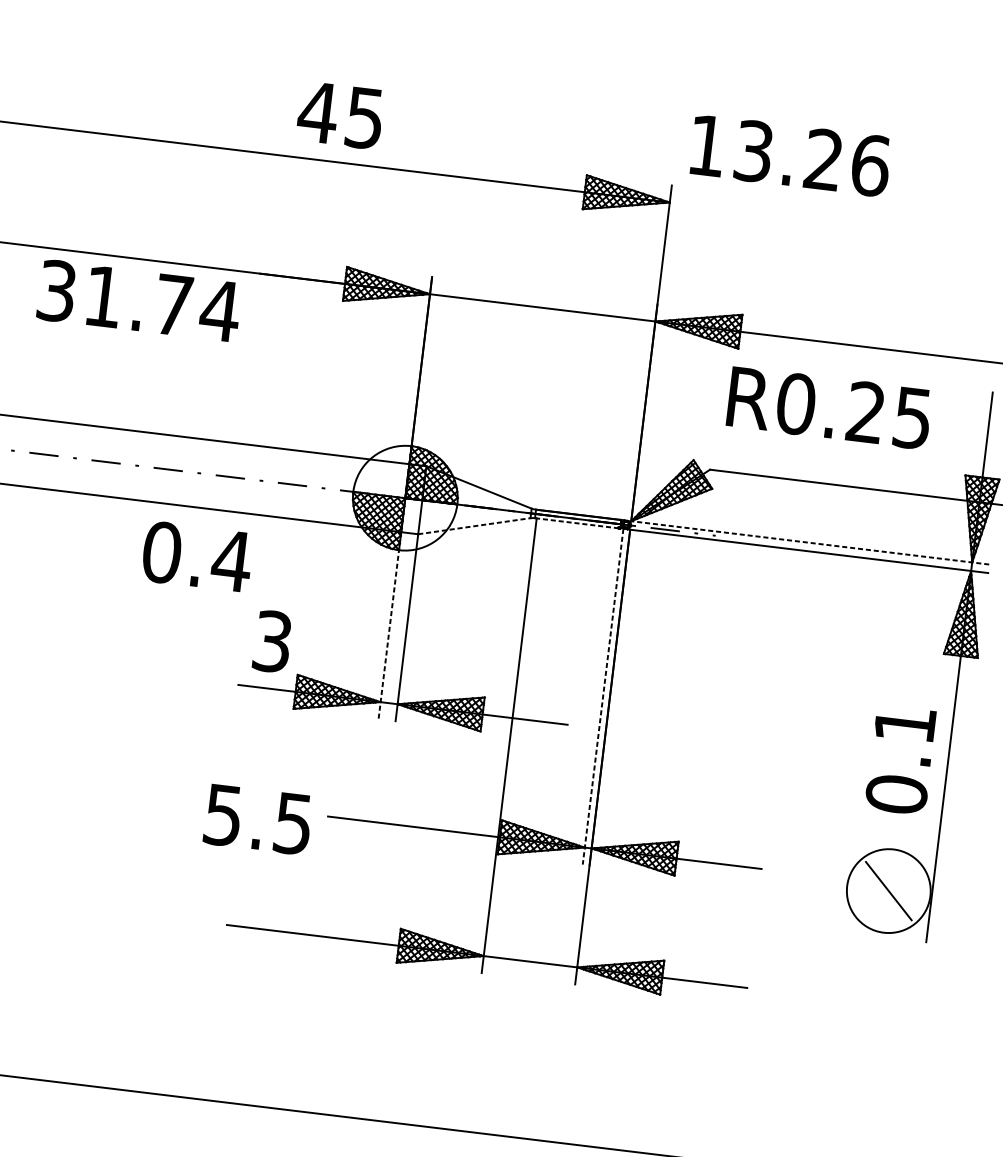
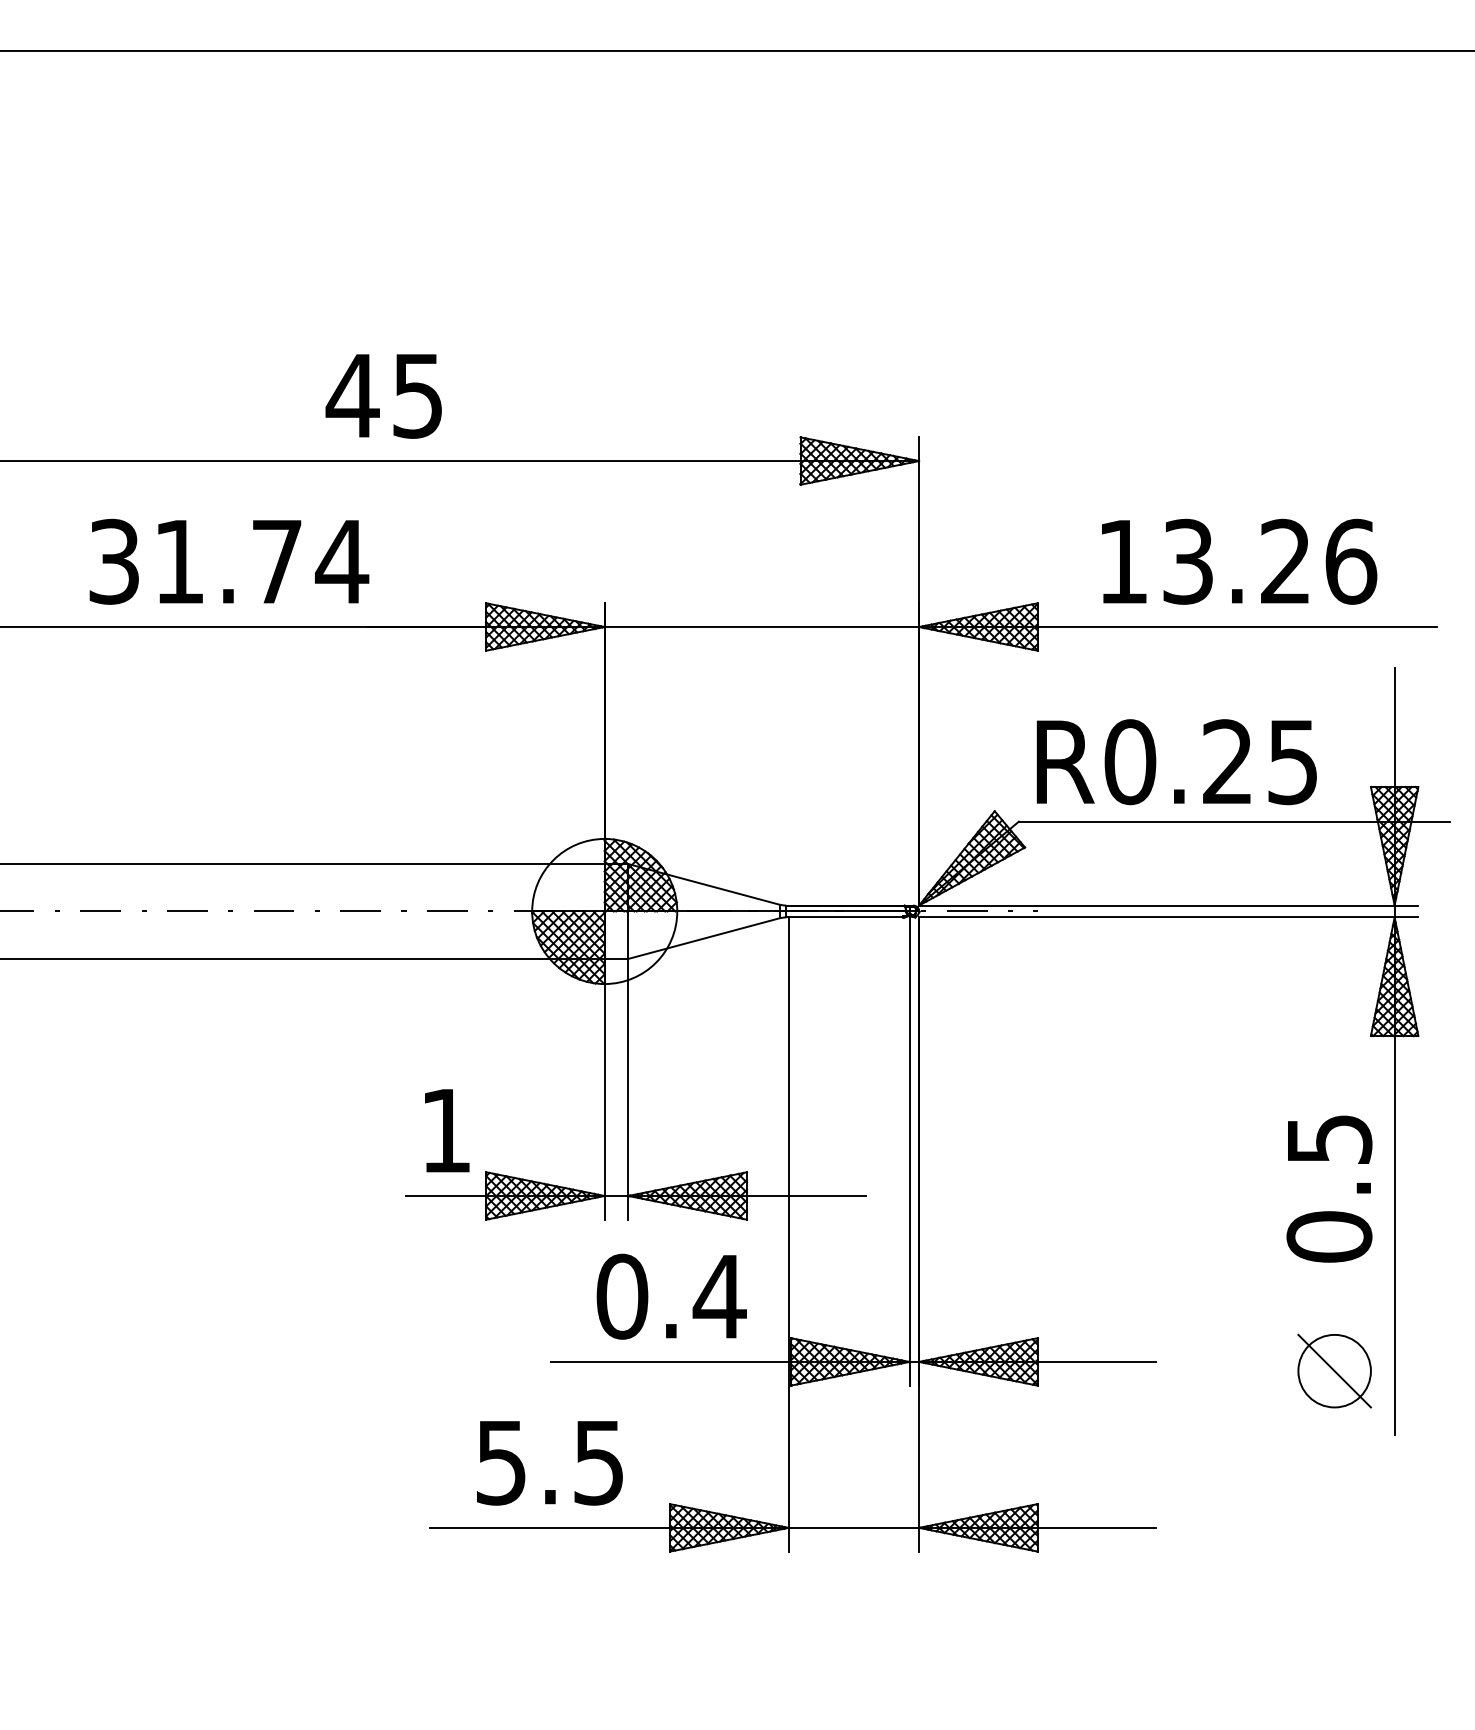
text: (340, 115) -> (383, 396), moved
text: (790, 155) -> (1239, 561), moved
text: (139, 300) -> (229, 561), moved
text: (829, 408) -> (1176, 762), moved
line: (577, 523) -> (845, 917), dashed -> solid
line: (474, 526) -> (704, 938), dashed -> solid
line: (810, 542) -> (1168, 905), dashed -> solid
text: (197, 556) -> (671, 1296), moved
line: (389, 625) -> (604, 1089), dashed -> solid
text: (272, 641) -> (445, 1130), 3 -> 1
line: (602, 697) -> (909, 1152), dashed -> solid
text: (905, 724) -> (1330, 1139), 0.1 -> 0.5
text: (257, 820) -> (549, 1463), moved
circle: (888, 890) -> (1334, 1370), size x0.62

